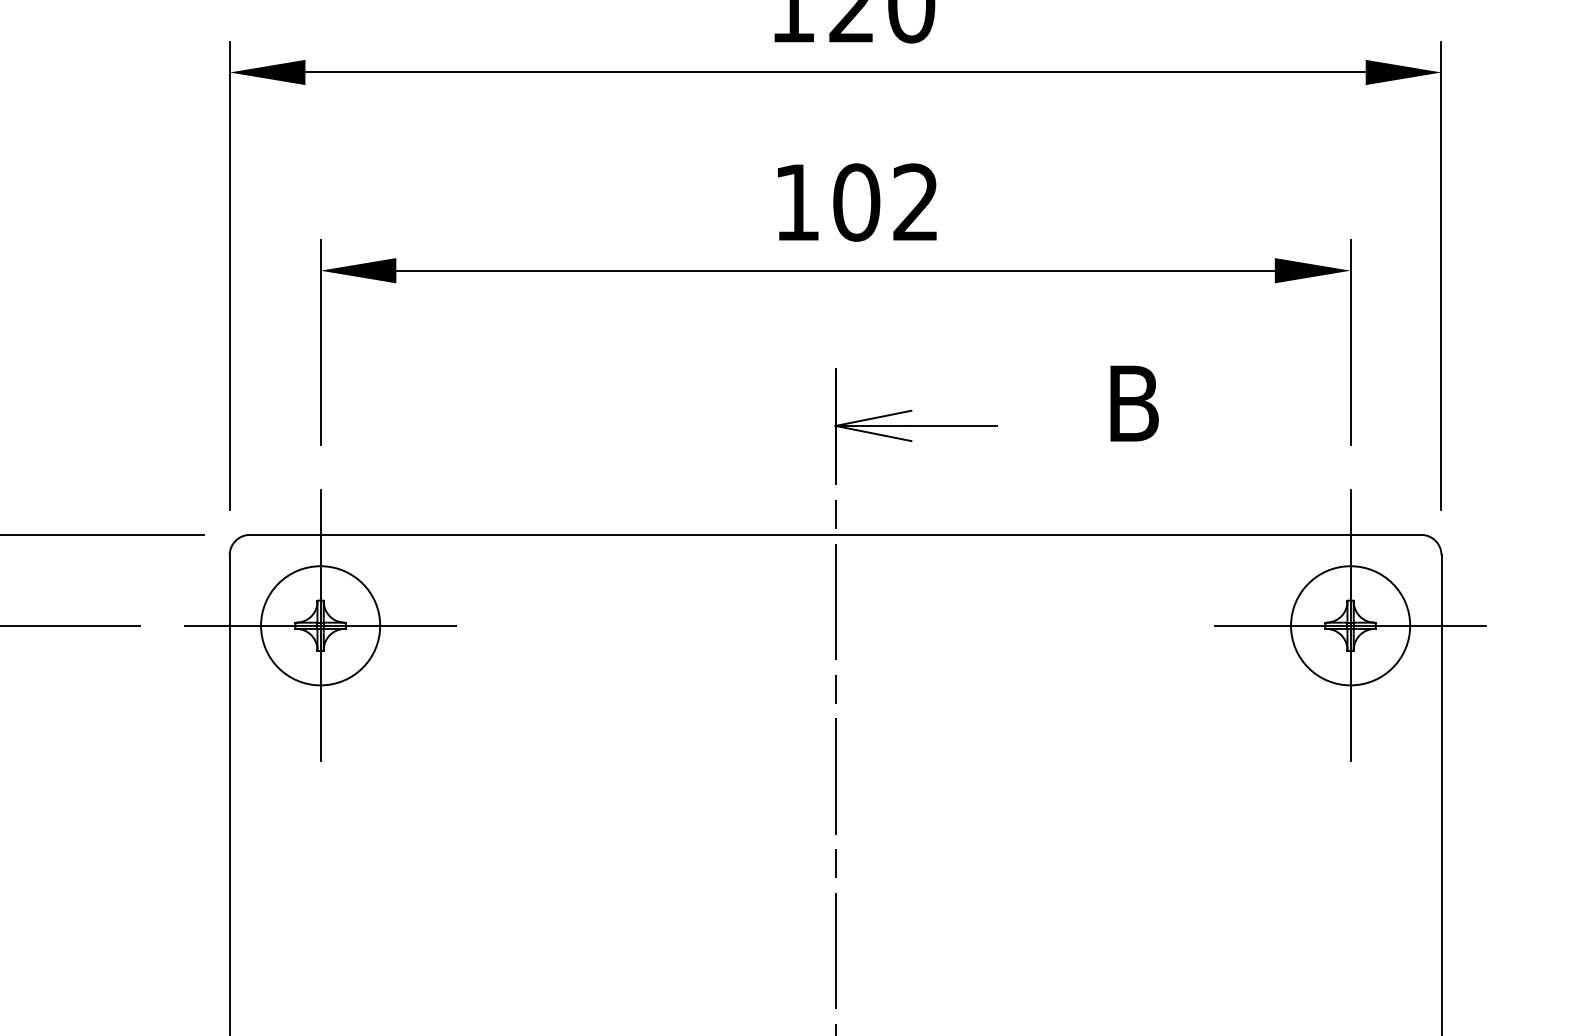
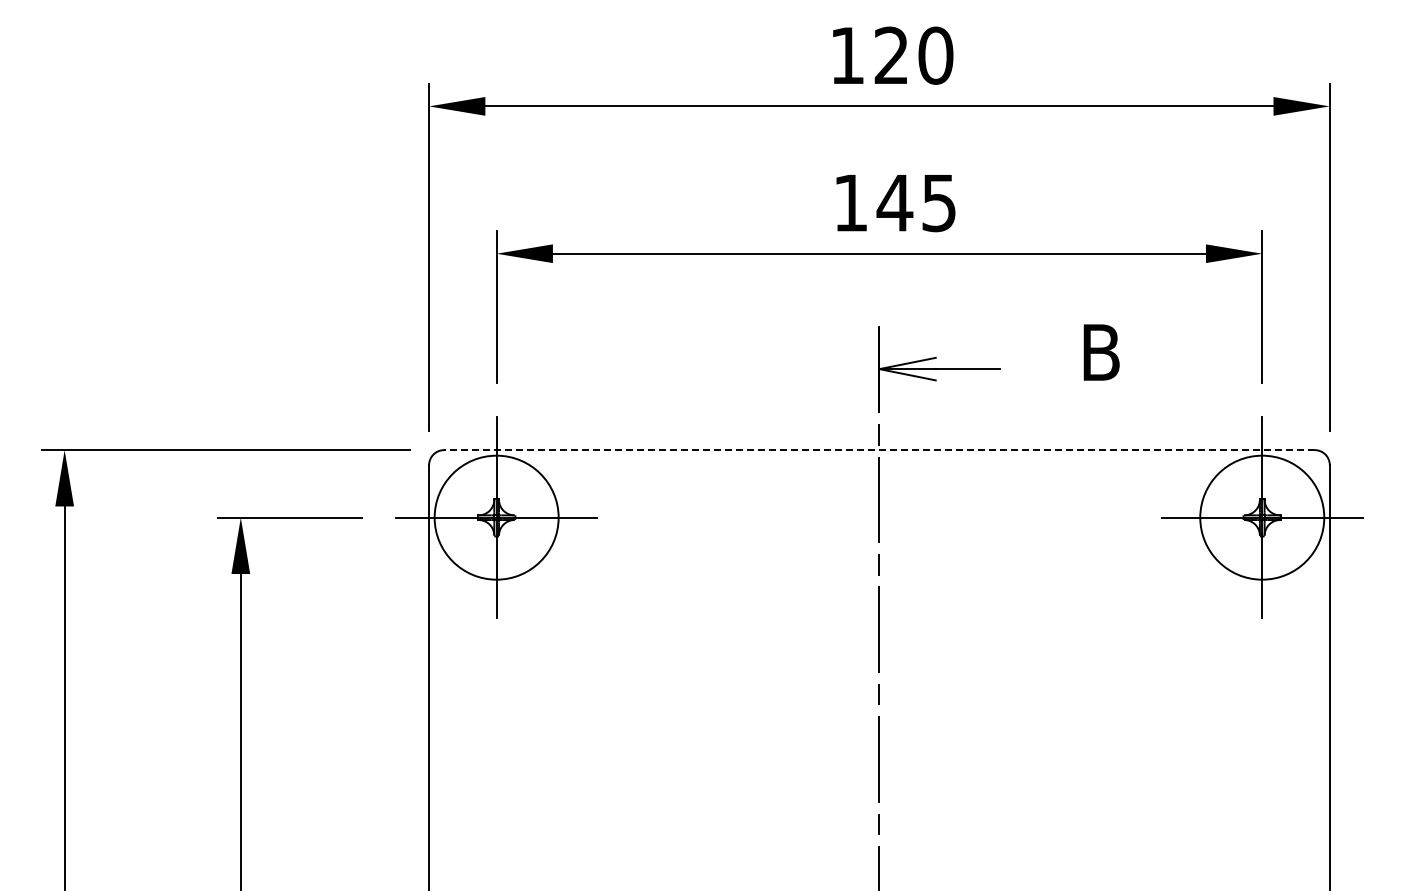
text: (884, 203) -> (915, 203), 102 -> 145
line: (834, 535) -> (878, 450), solid -> dashed
circle: (320, 625) -> (496, 517), size x1.4
circle: (1349, 625) -> (1261, 517), size x1.4

